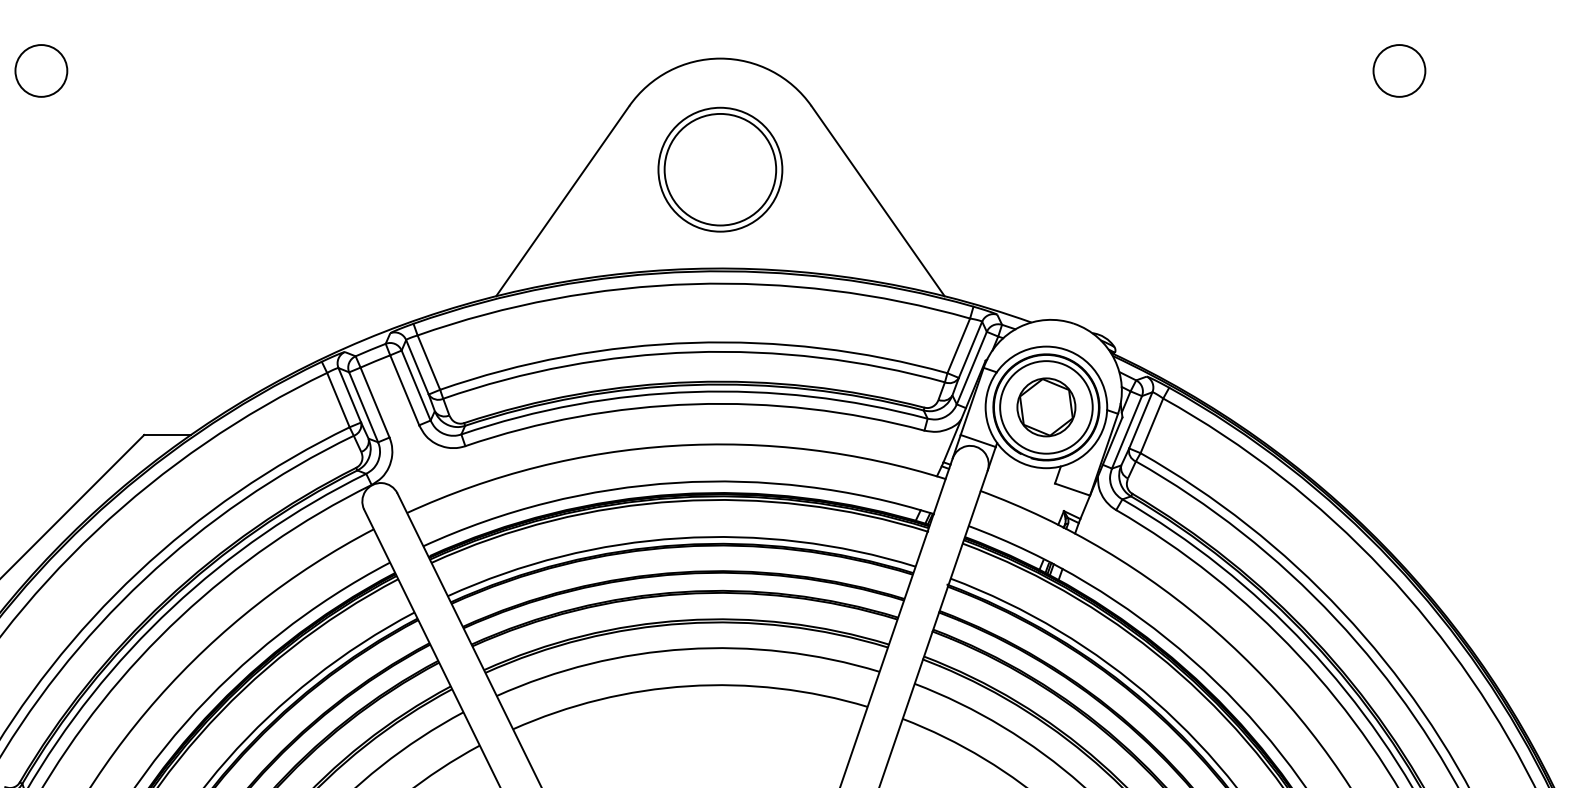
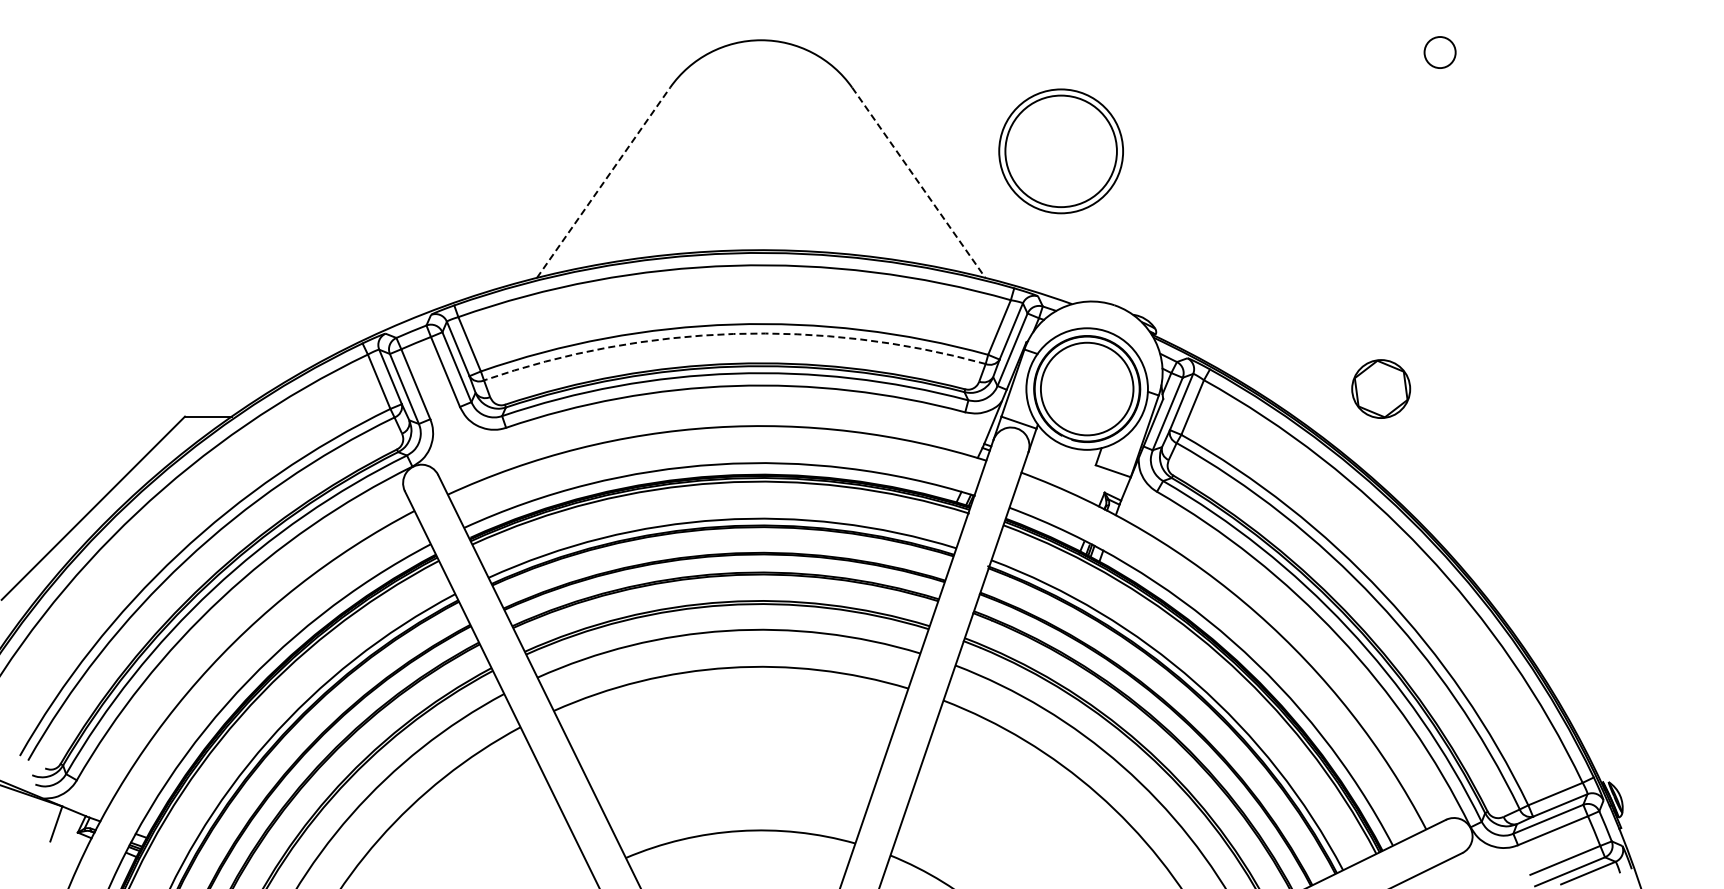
circle: (40, 70) -> (81, 52), removed
circle: (1398, 70) -> (1439, 52), size x0.6
part: (719, 169) -> (1060, 151), moved
line: (562, 200) -> (603, 182), solid -> dashed
line: (878, 201) -> (919, 183), solid -> dashed
arc: (692, 351) -> (733, 333), solid -> dashed
part: (1046, 406) -> (1381, 388), moved

